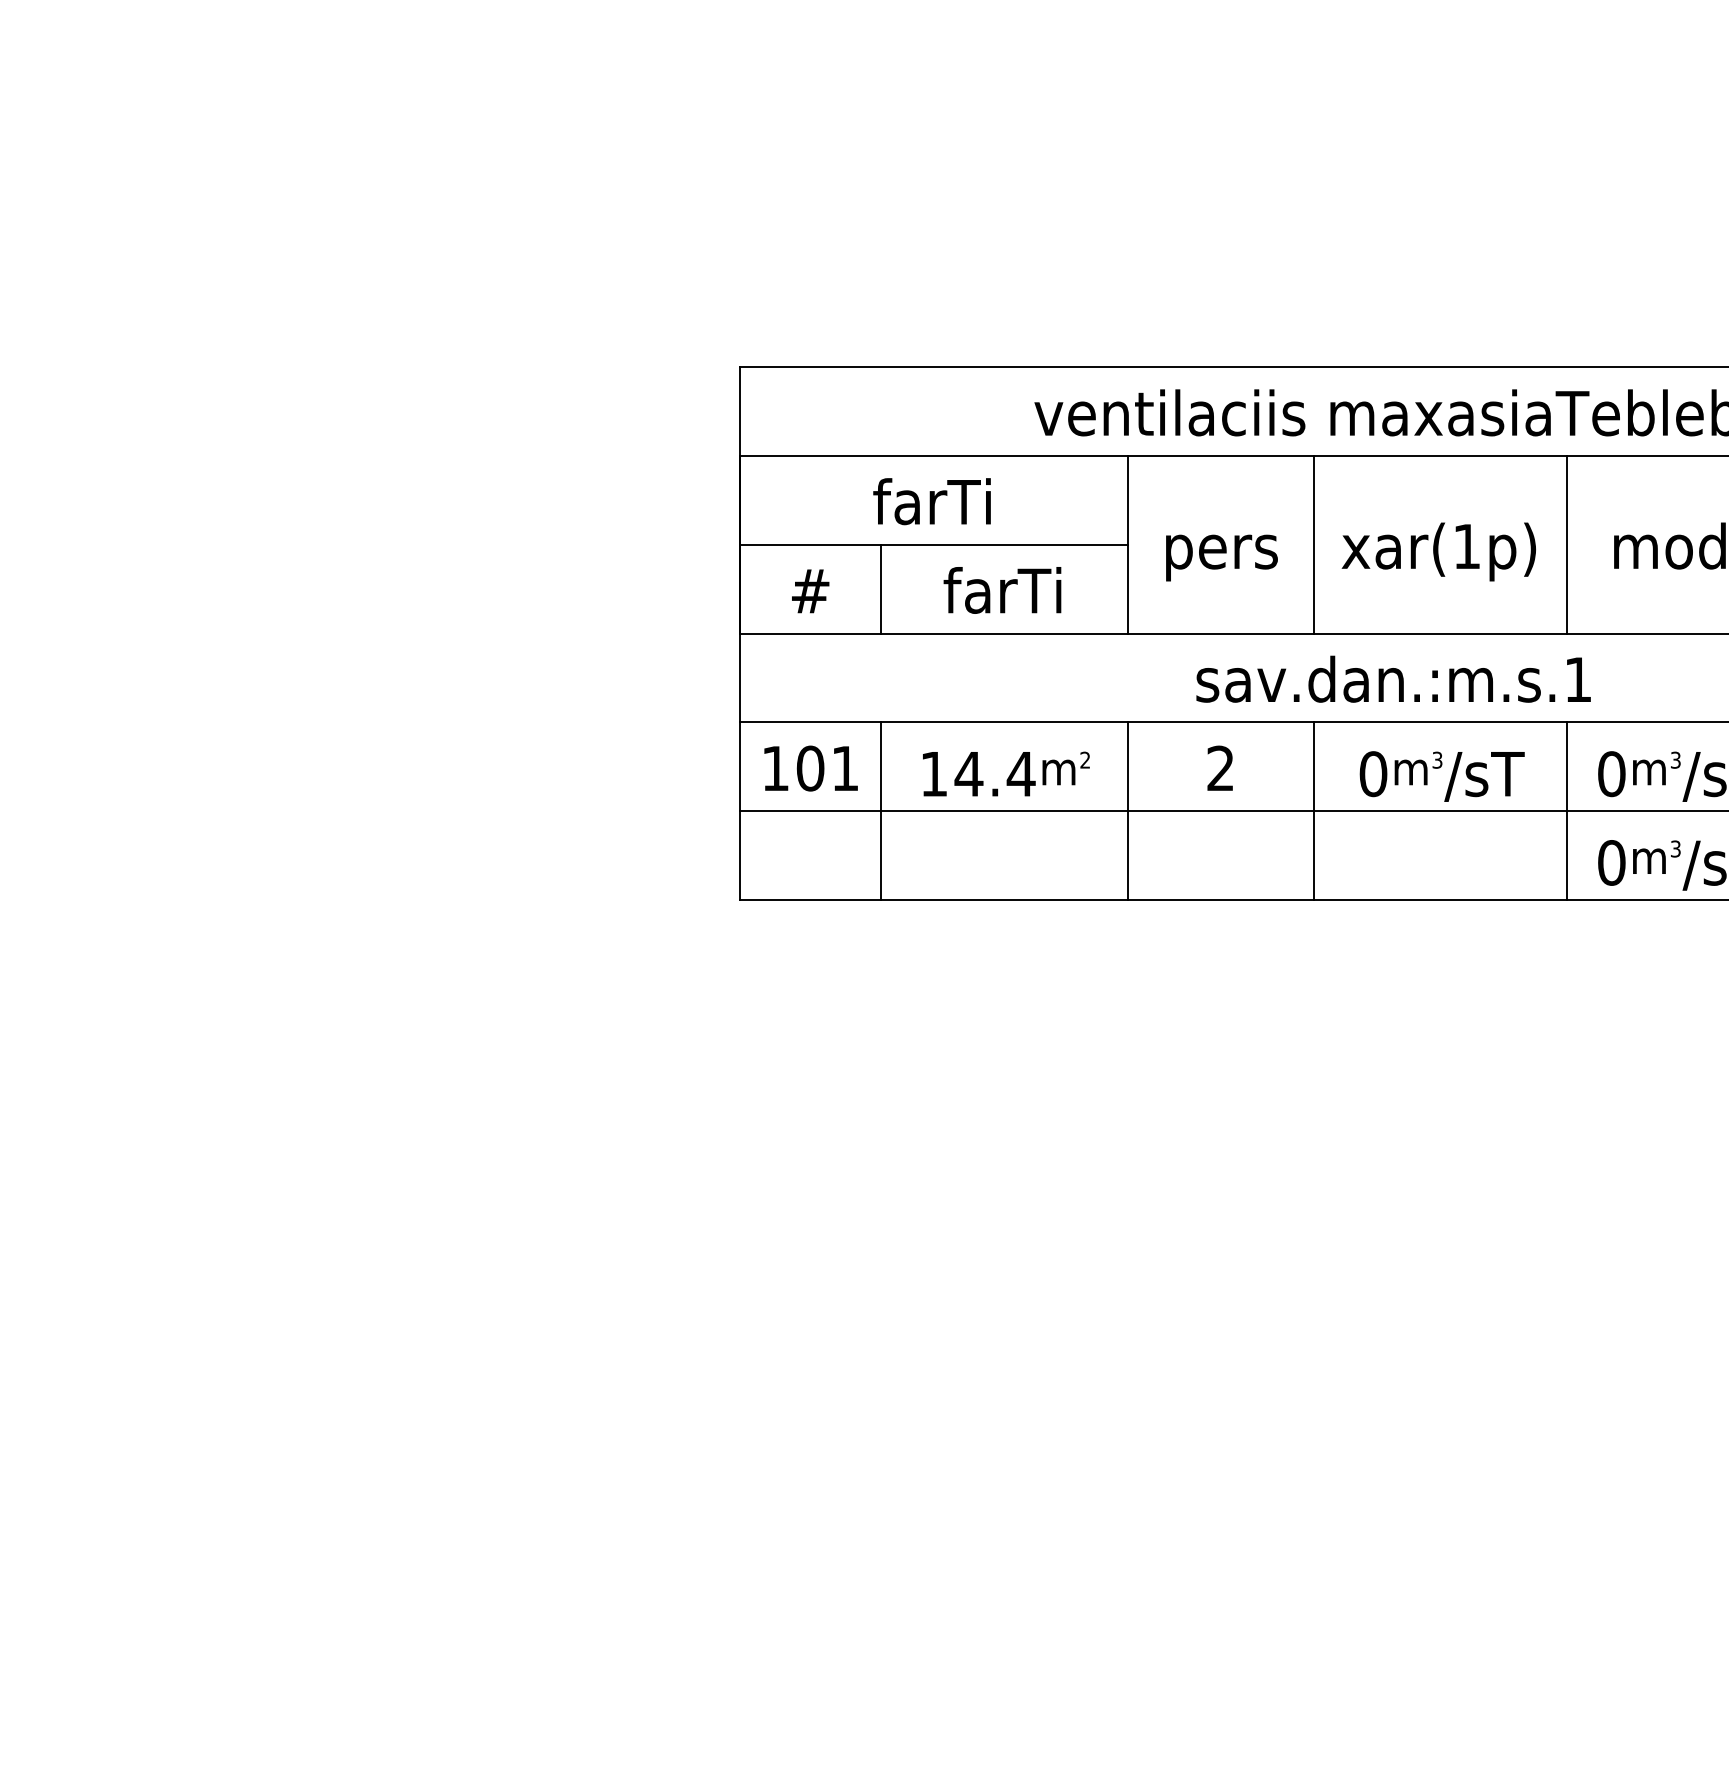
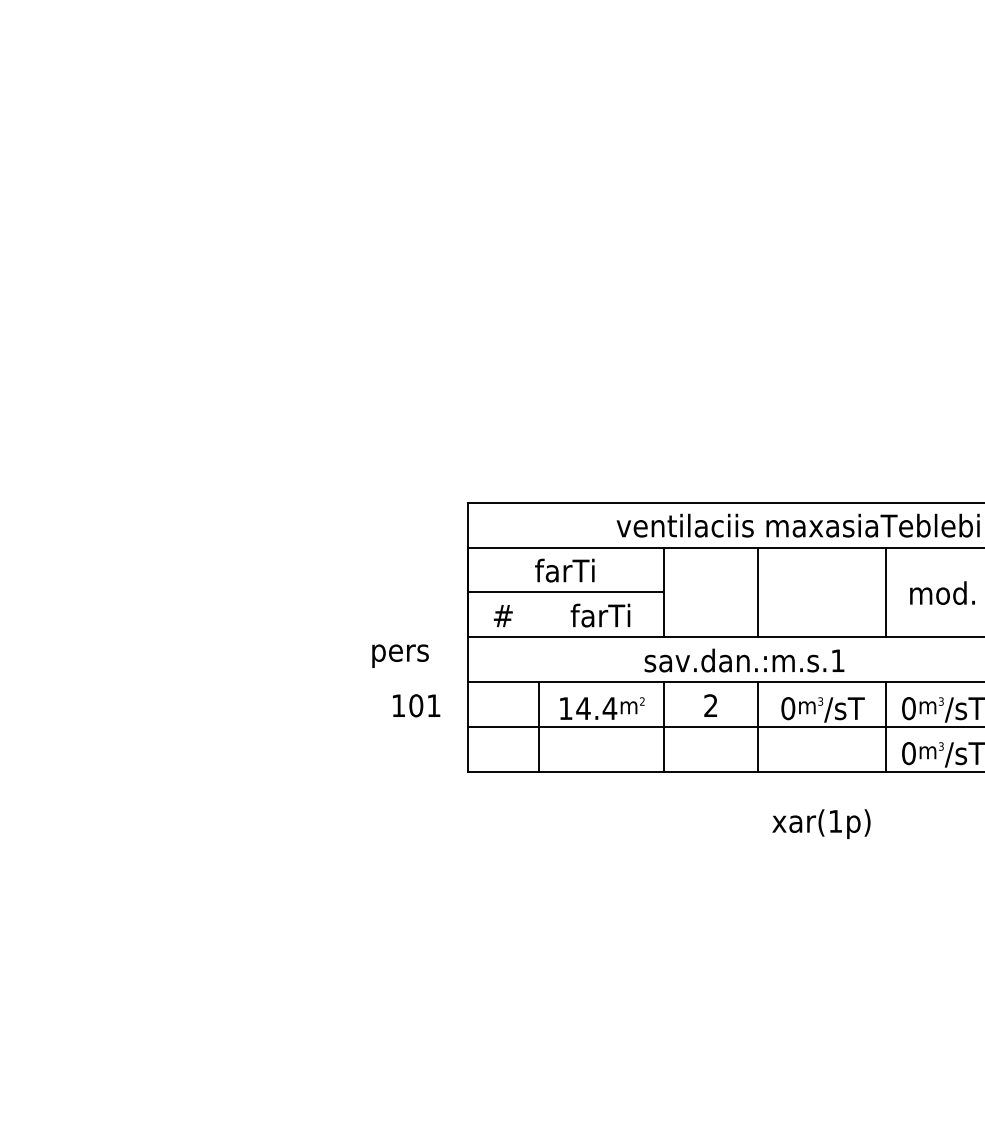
text: (1439, 550) -> (821, 823), moved
text: (1221, 556) -> (400, 655), moved
line: (880, 588) -> (538, 614), removed
text: (1393, 679) -> (744, 660), moved
text: (810, 767) -> (416, 705), moved

